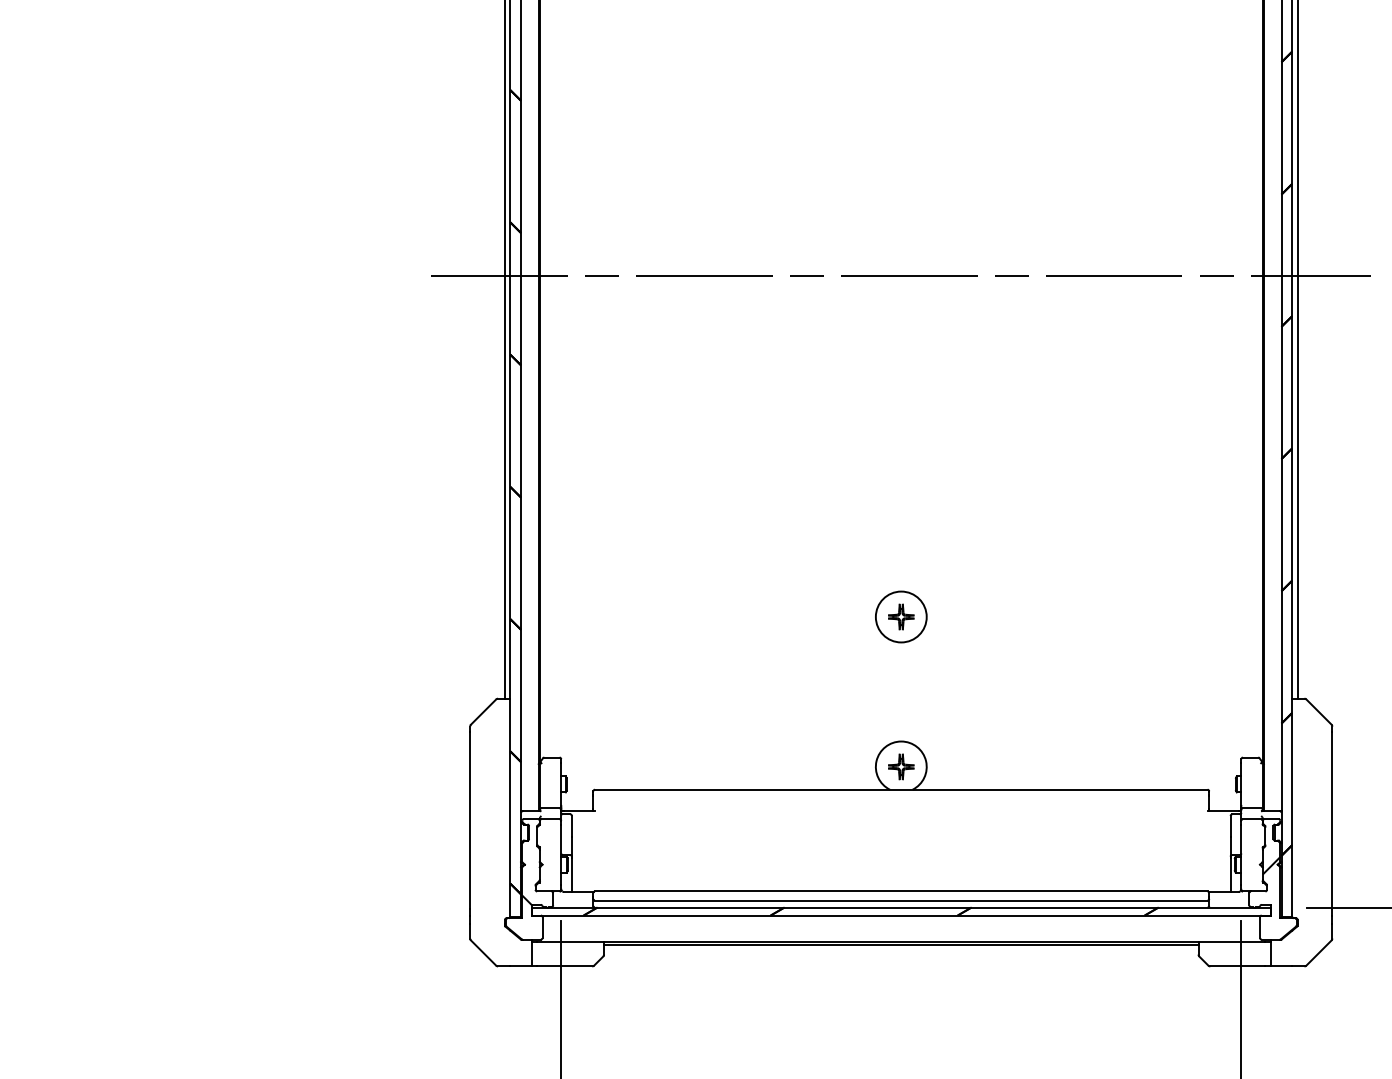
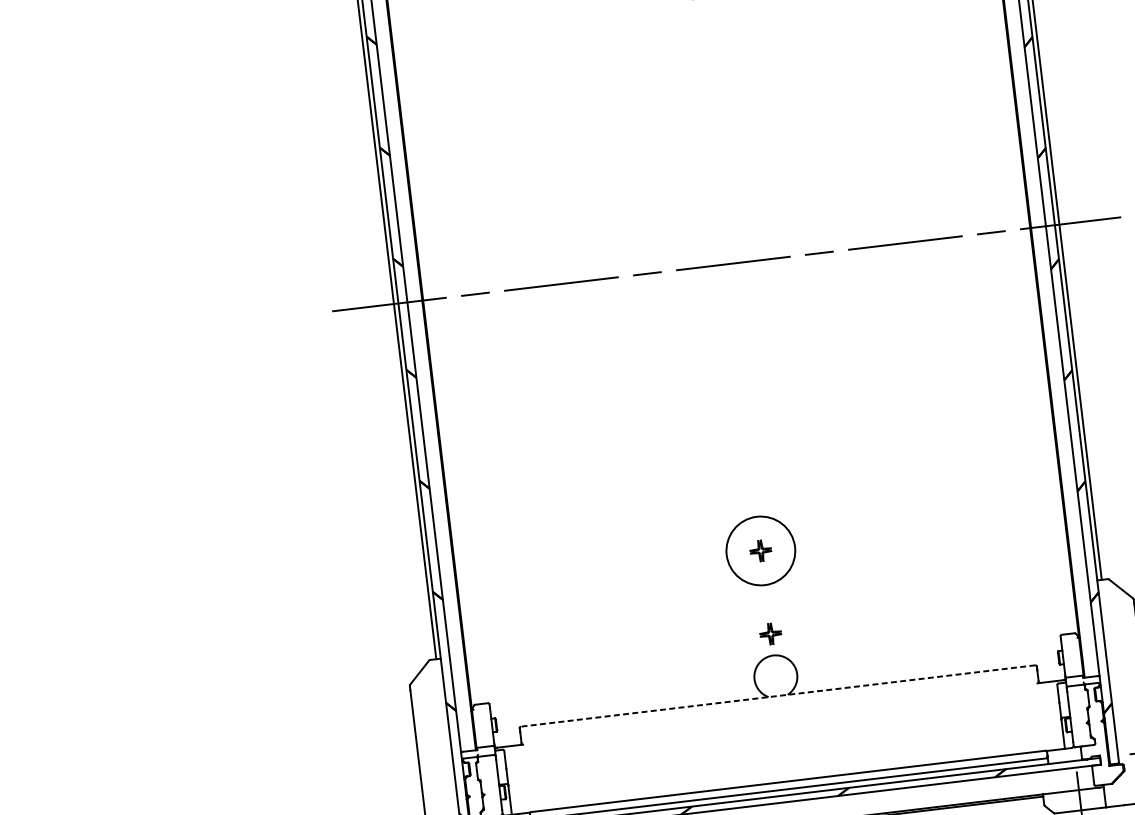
circle: (900, 616) -> (760, 550), size x1.6
part: (901, 766) -> (770, 633), moved
line: (900, 789) -> (777, 695), solid -> dashed
hatch: (1271, 865) -> (1096, 722), removed

